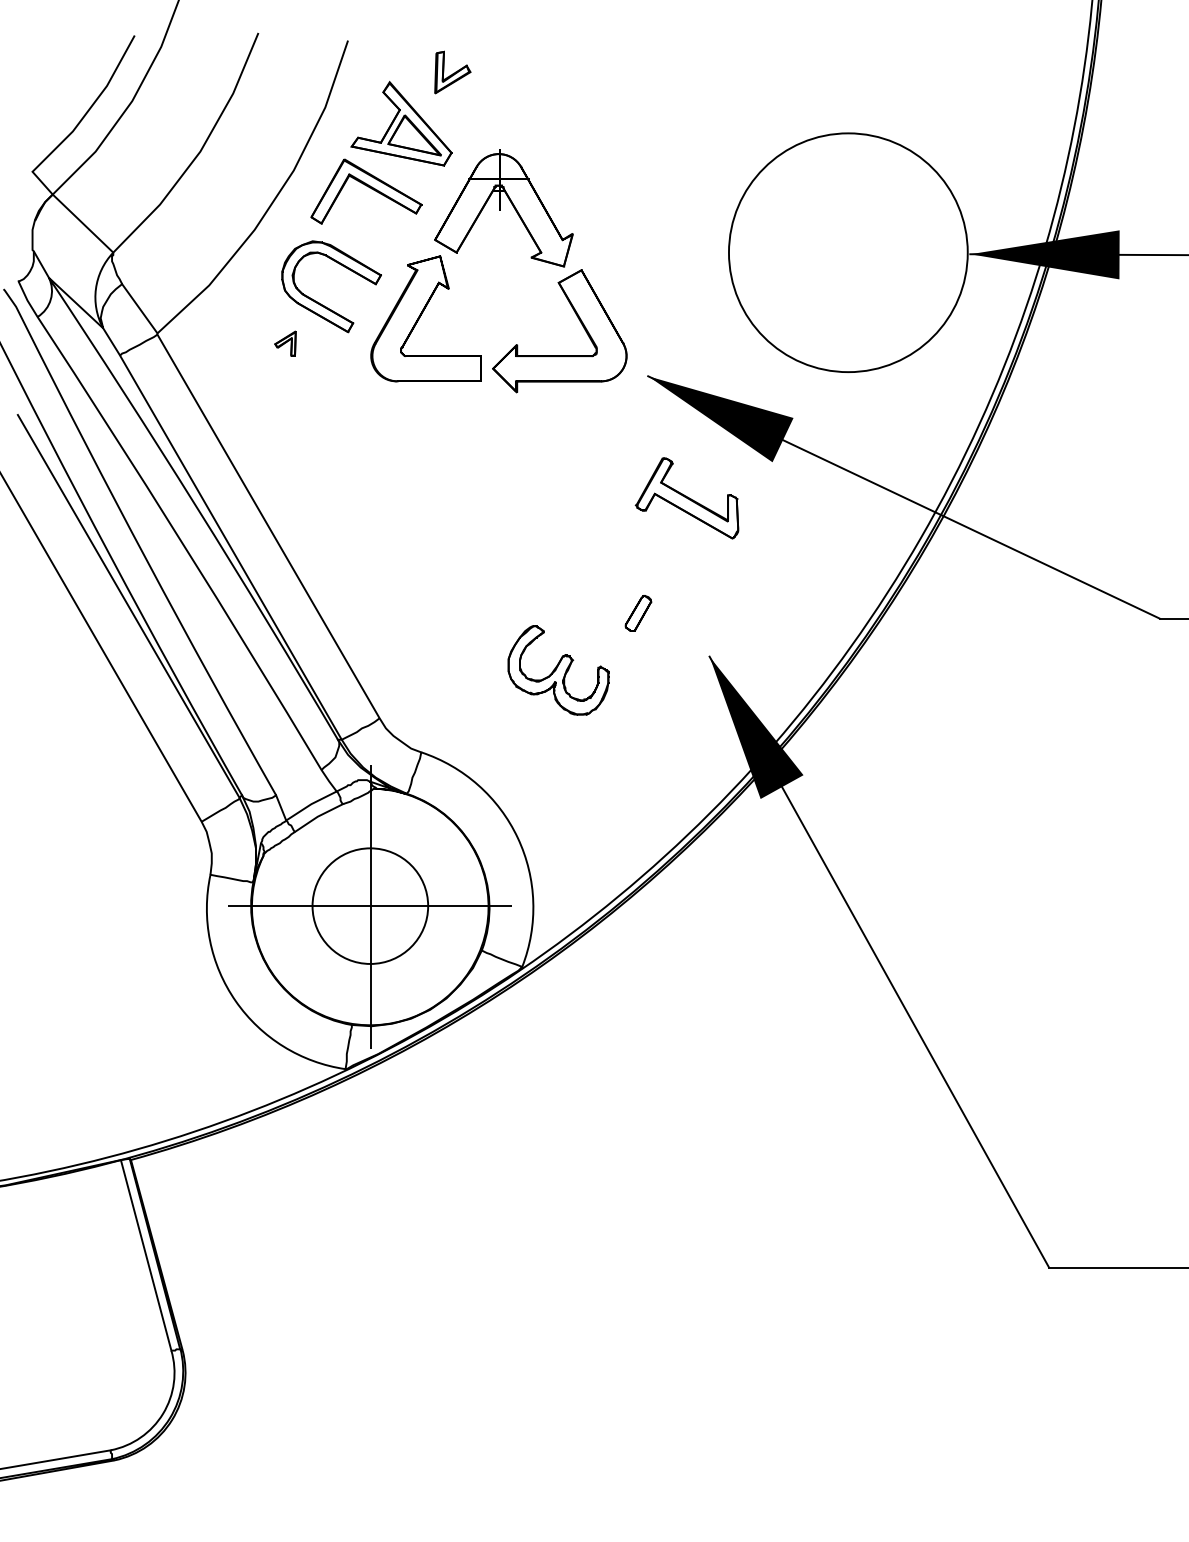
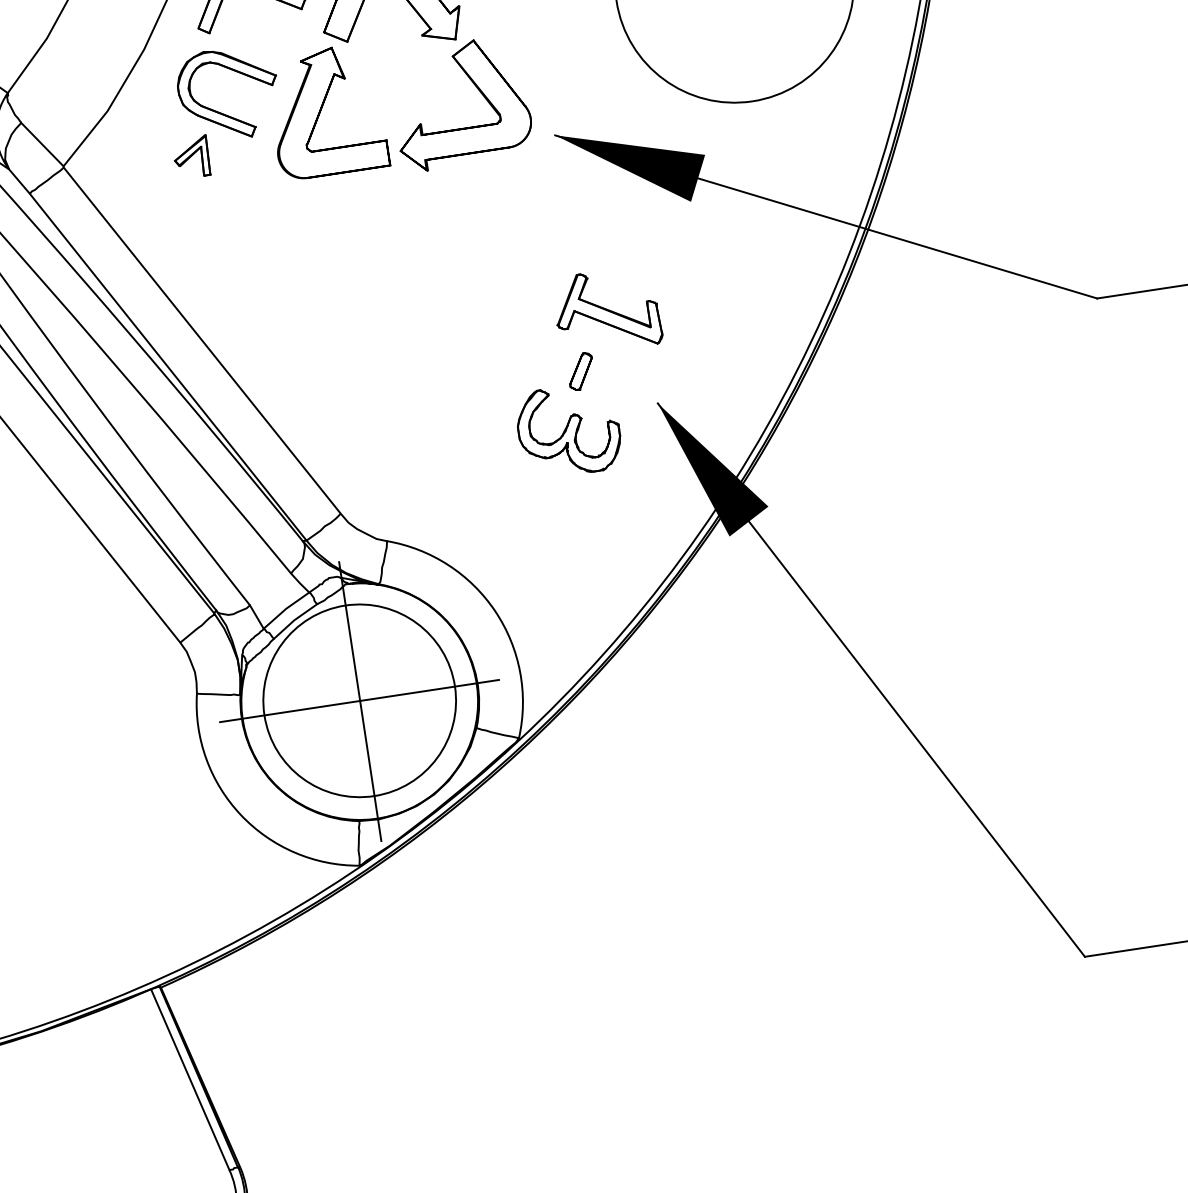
part: (285, 343) -> (191, 157), size x1.67
part: (686, 498) -> (606, 310), moved
part: (558, 670) -> (568, 430), moved
circle: (370, 905) -> (359, 700), size x1.67

